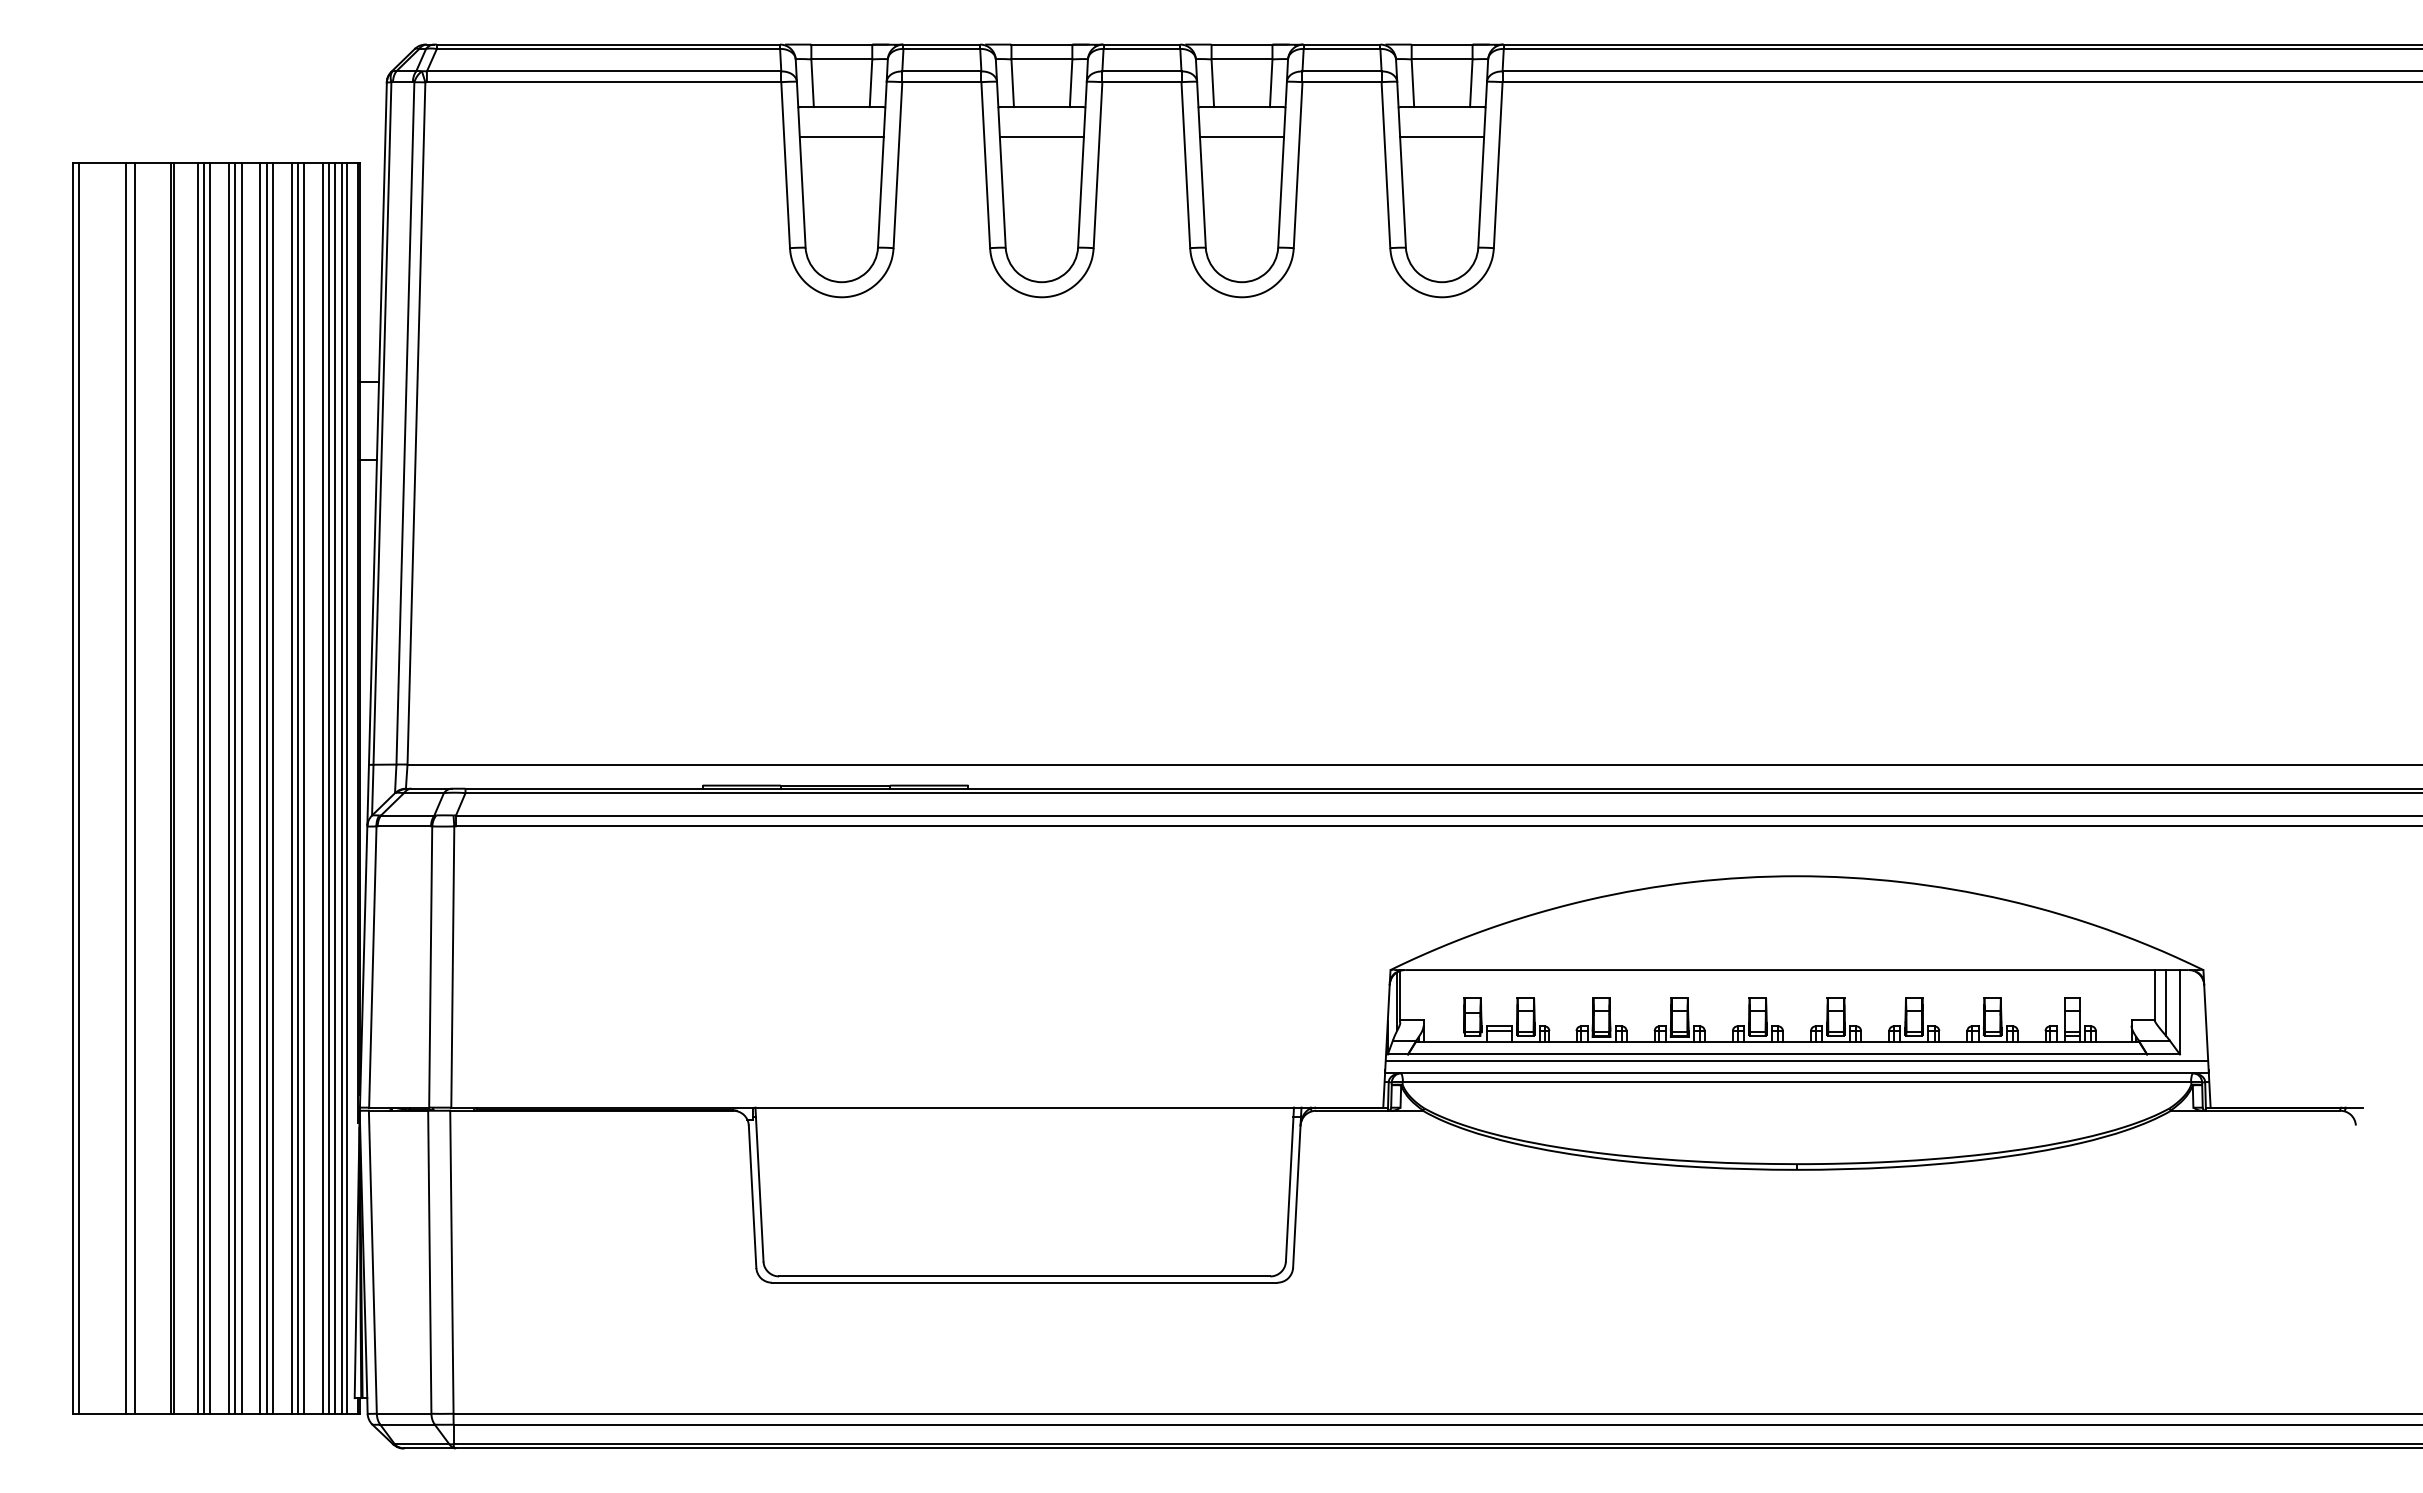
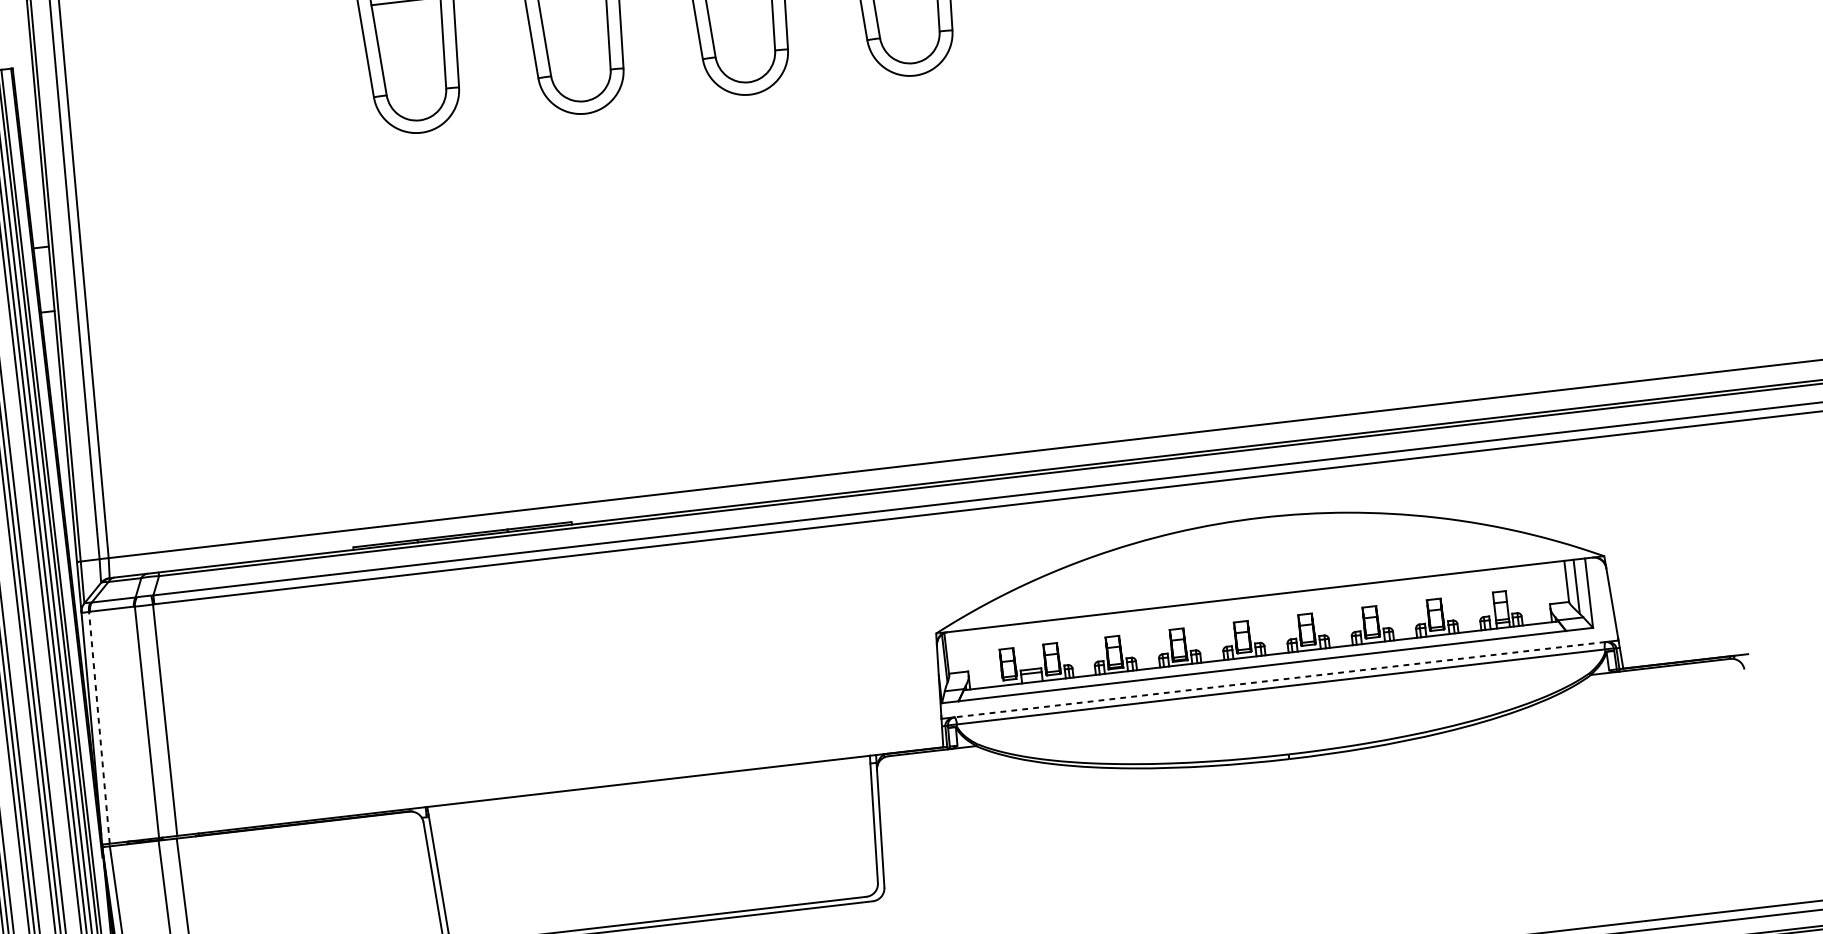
line: (372, 967) -> (99, 728), solid -> dashed
line: (1796, 1060) -> (1278, 669), removed
line: (1796, 1073) -> (1279, 679), solid -> dashed

